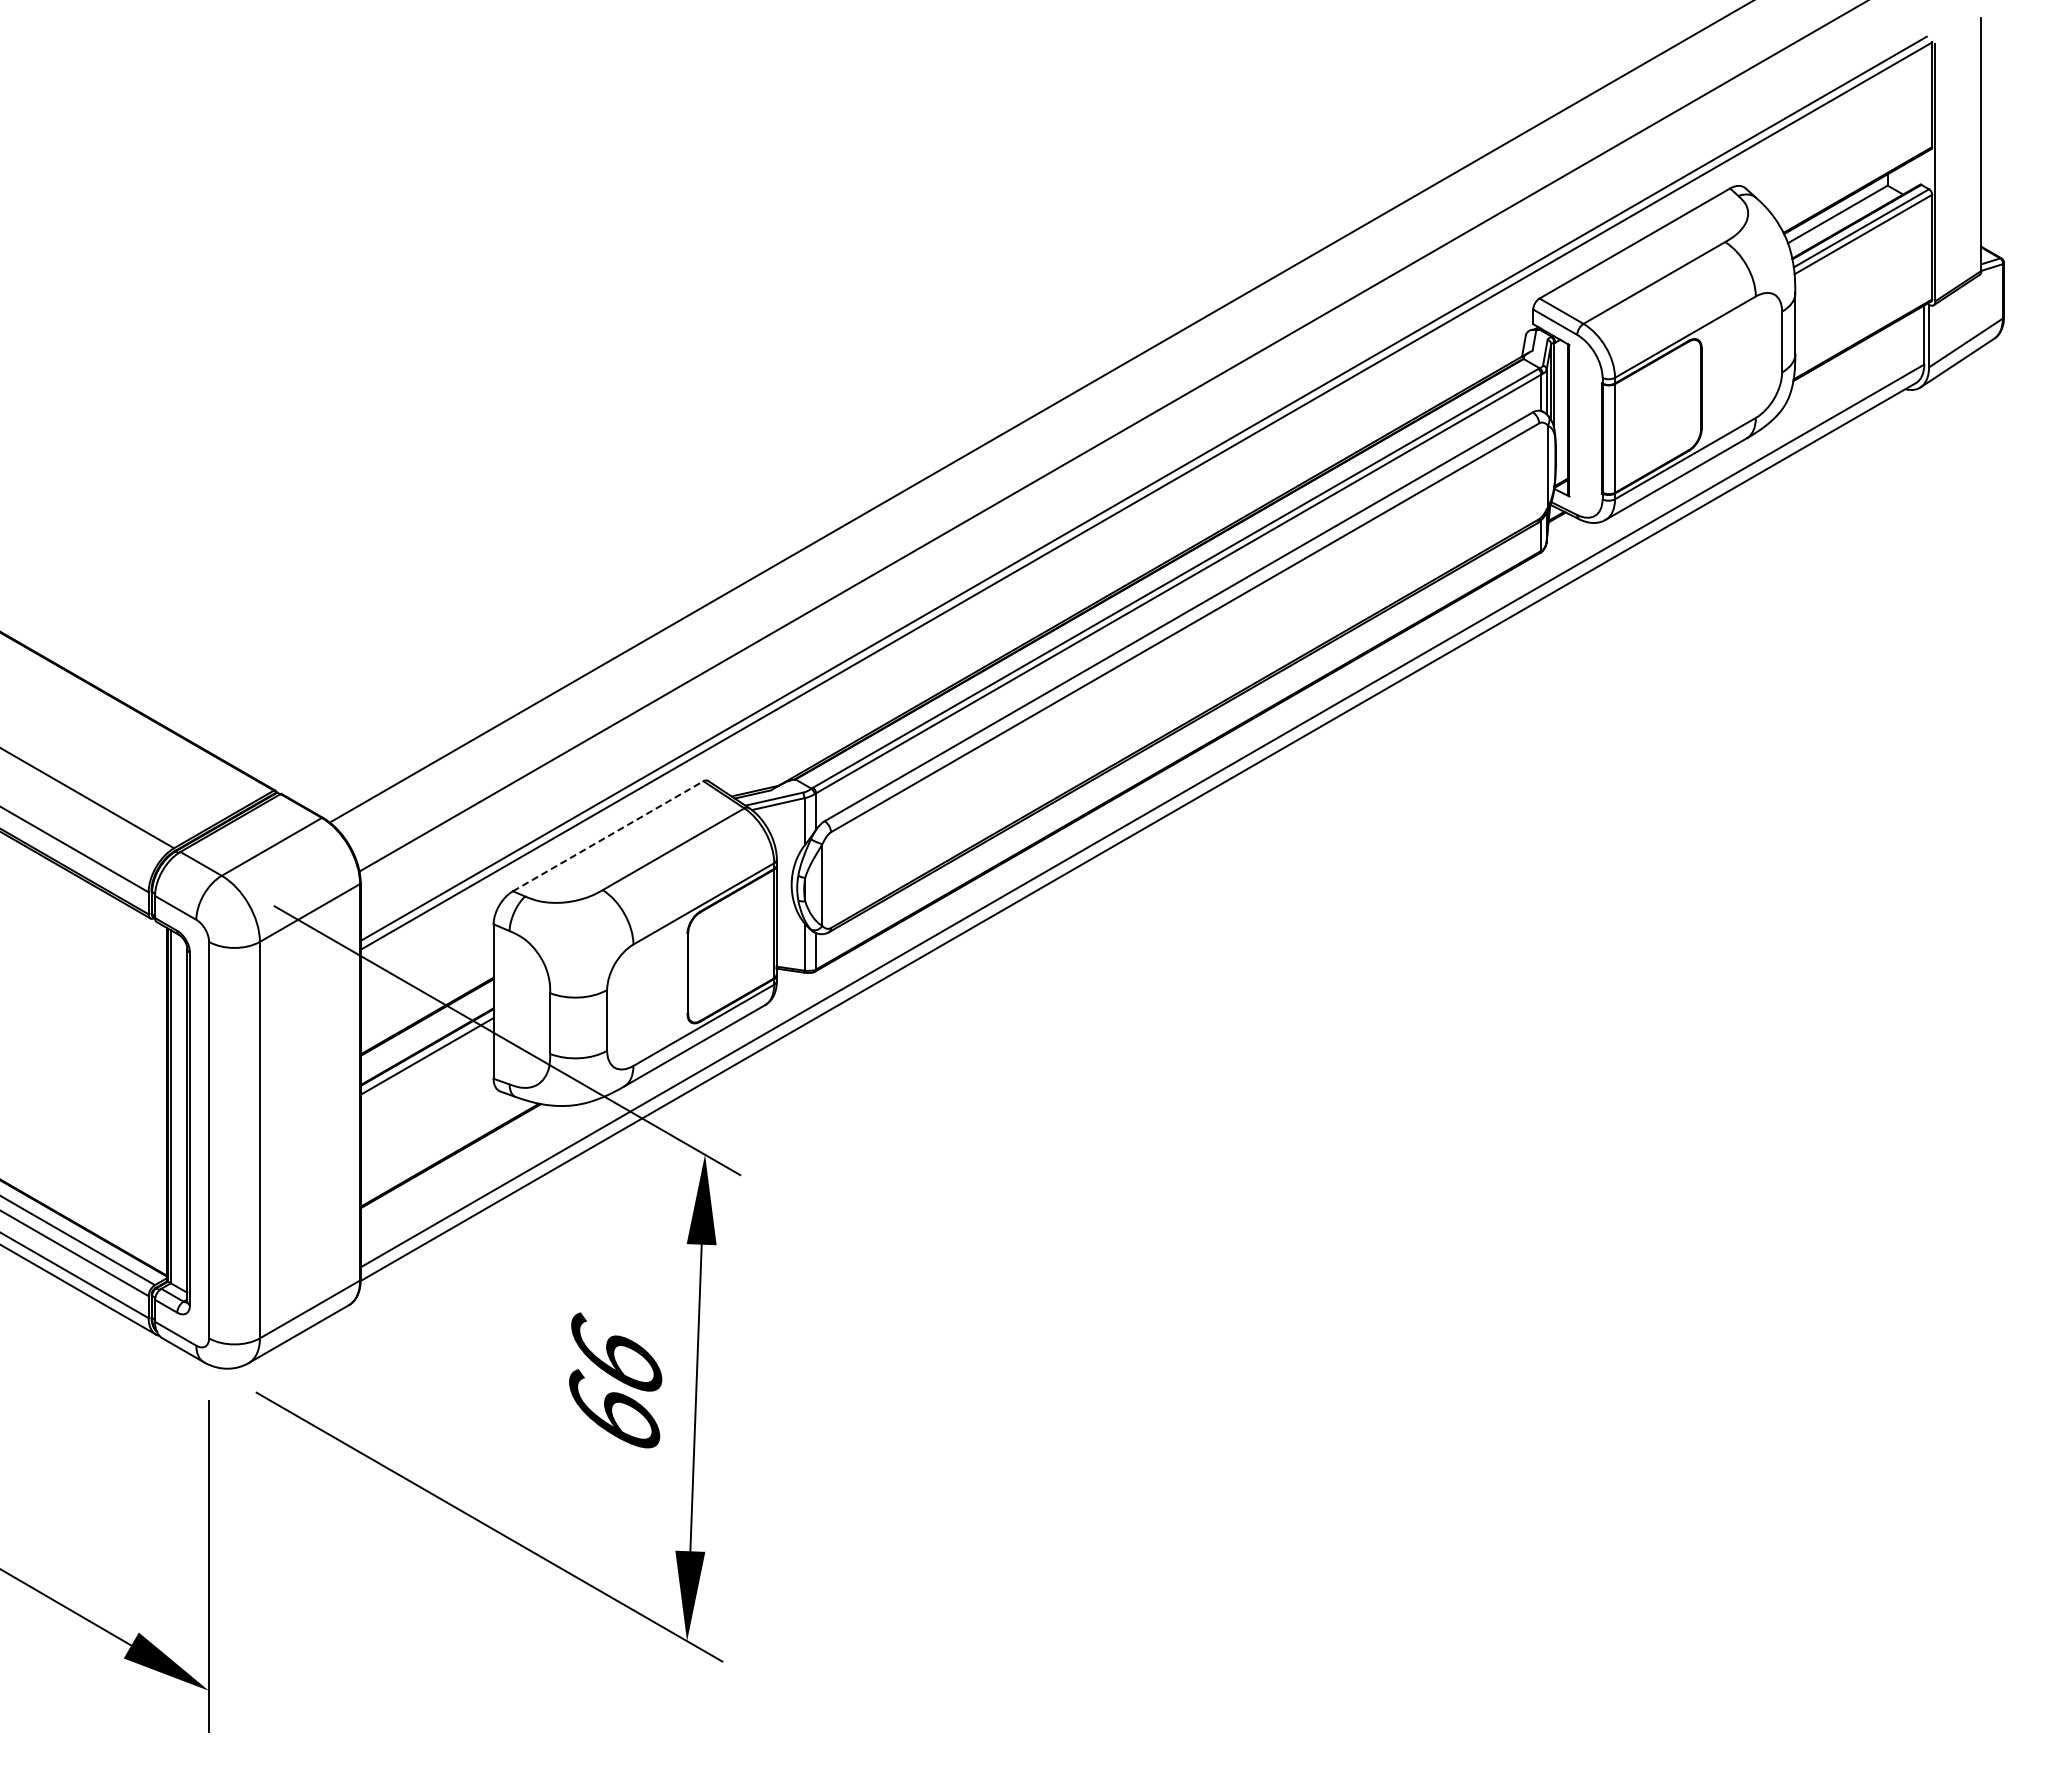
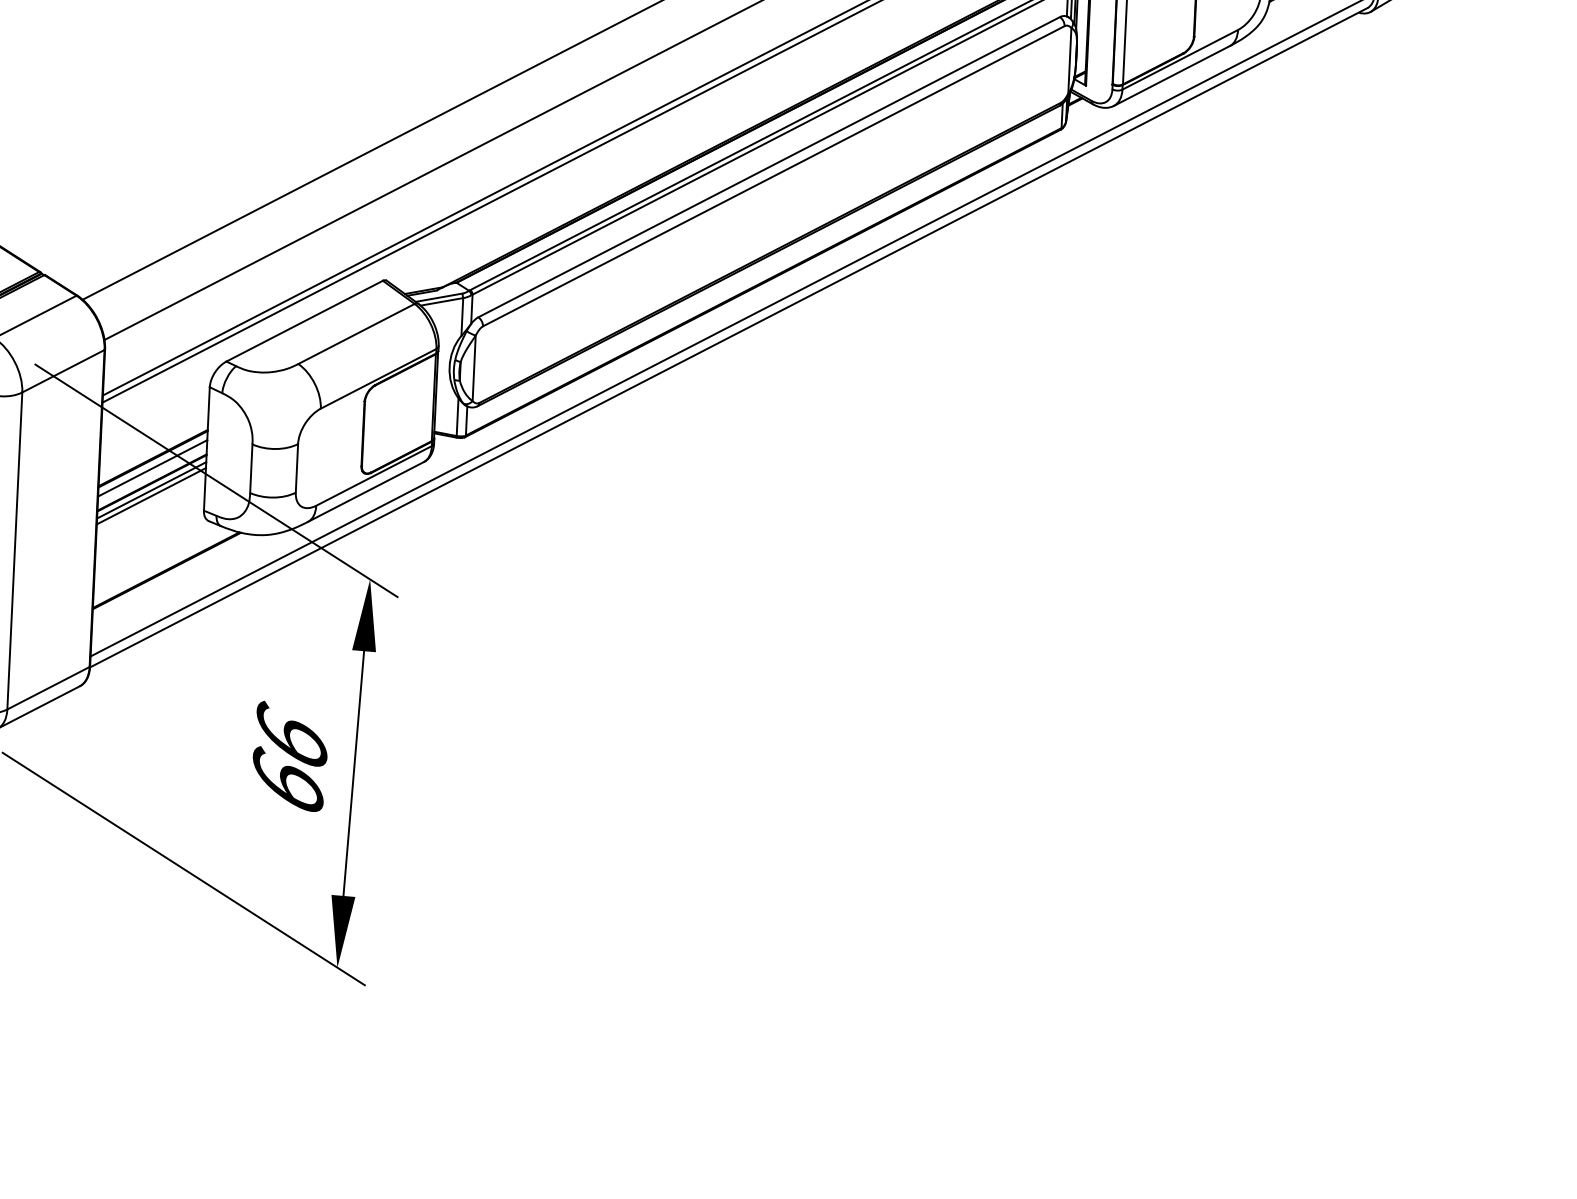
line: (608, 836) -> (304, 321), dashed -> solid
line: (426, 1028) -> (152, 468), added
line: (426, 1063) -> (150, 495), added

